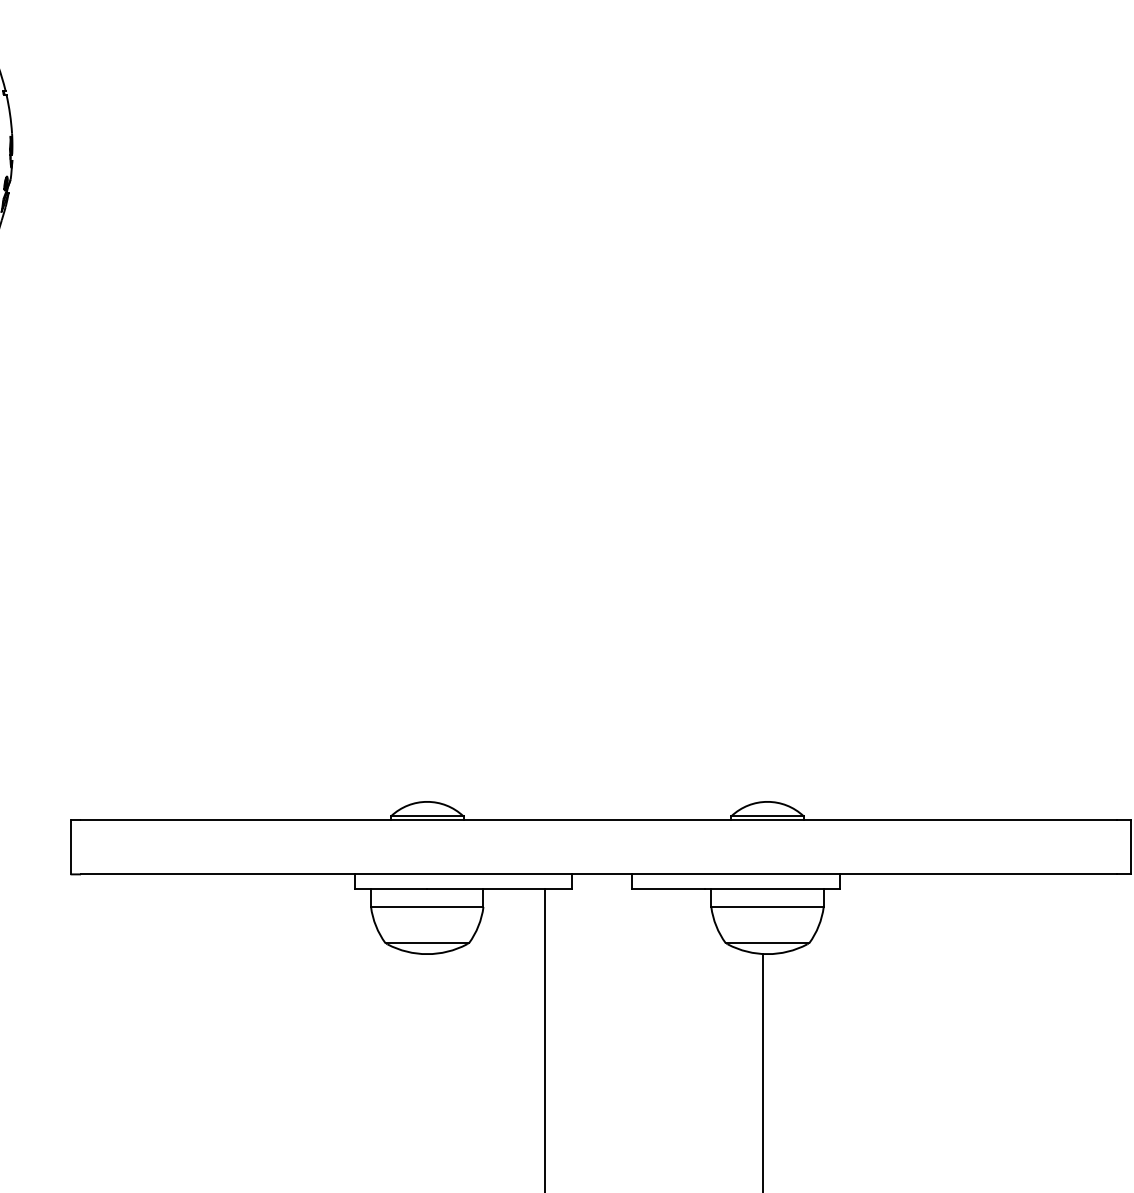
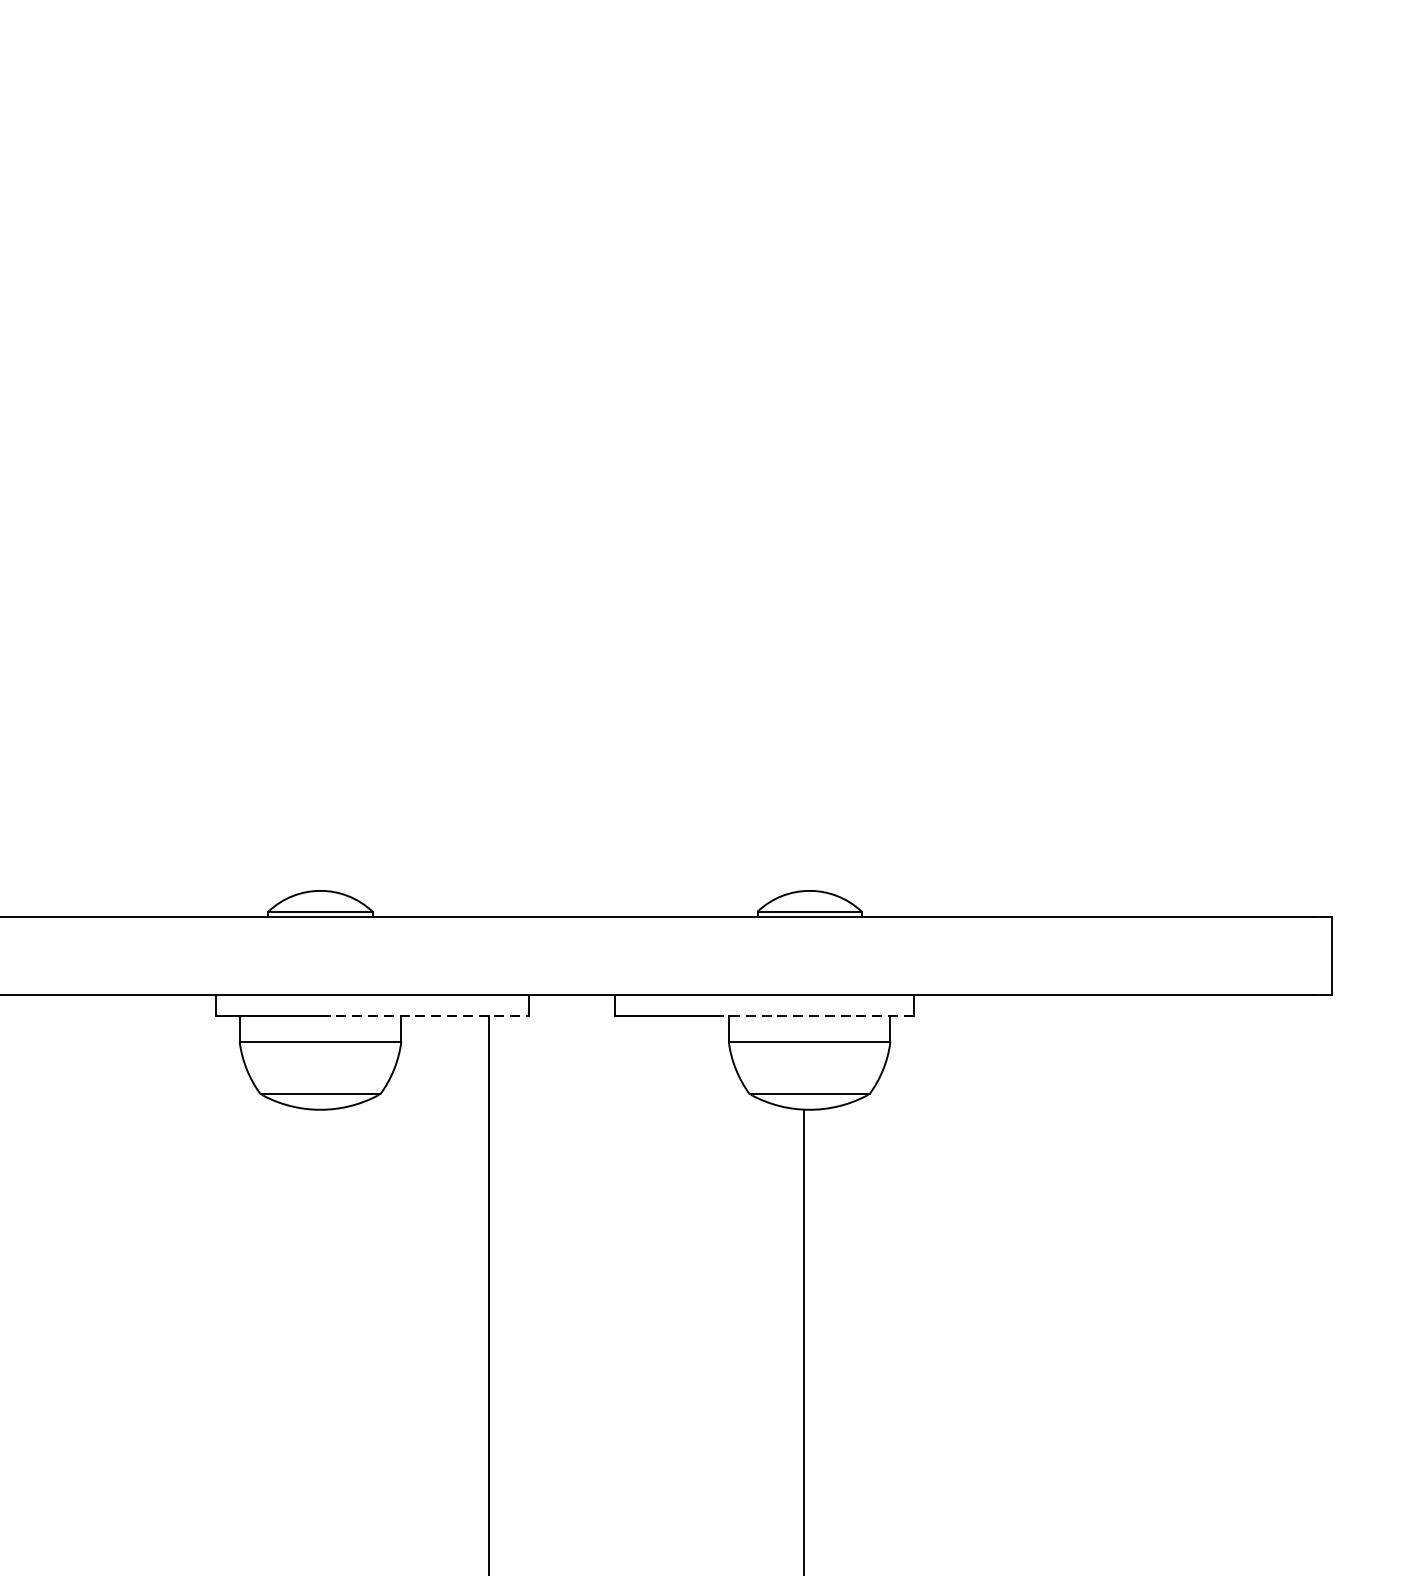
line: (499, 888) -> (424, 1015), solid -> dashed
line: (772, 888) -> (816, 1015), solid -> dashed

